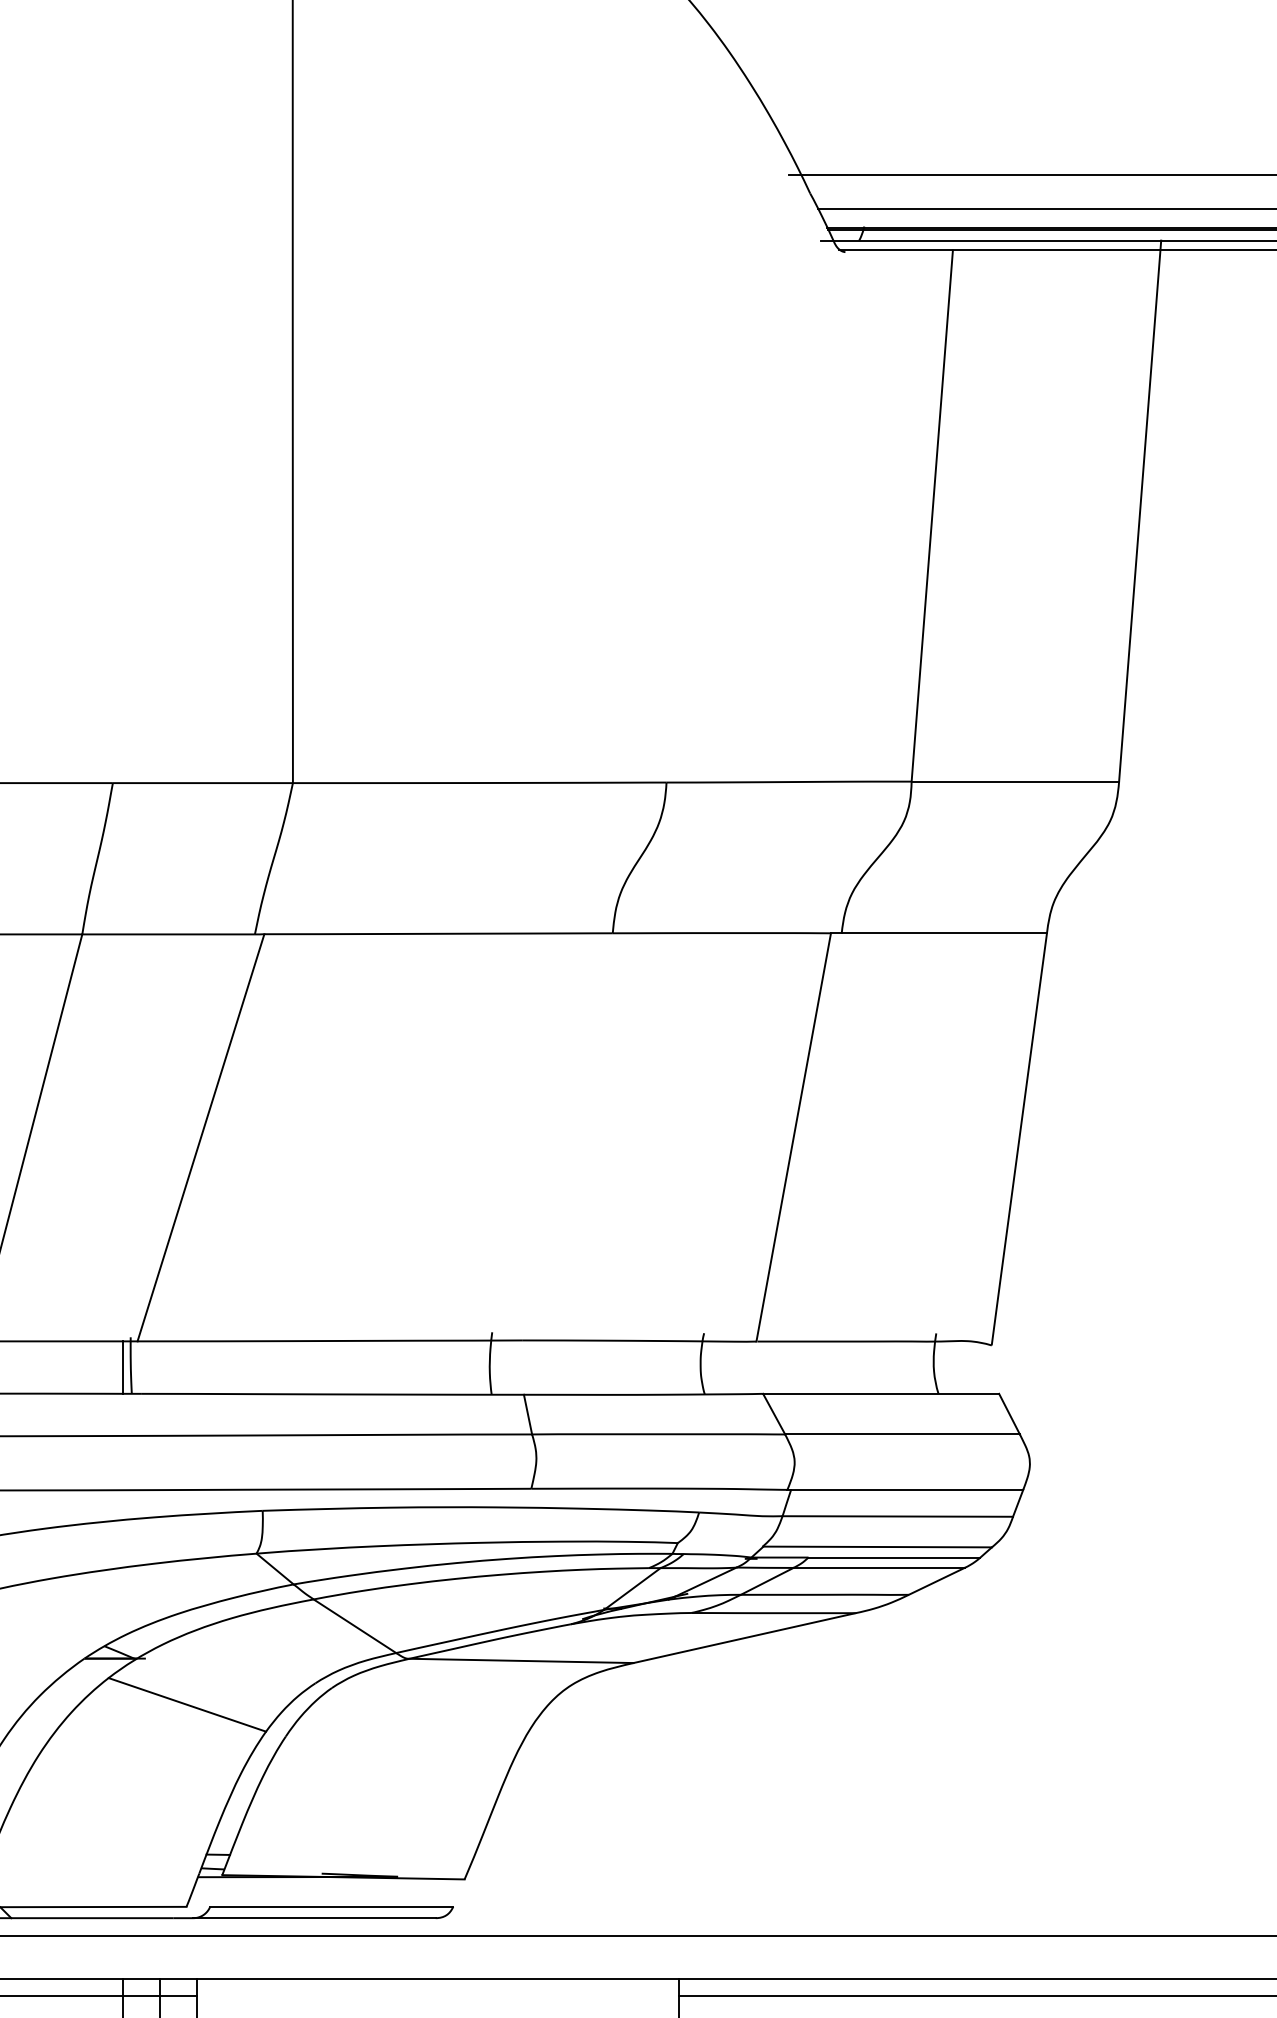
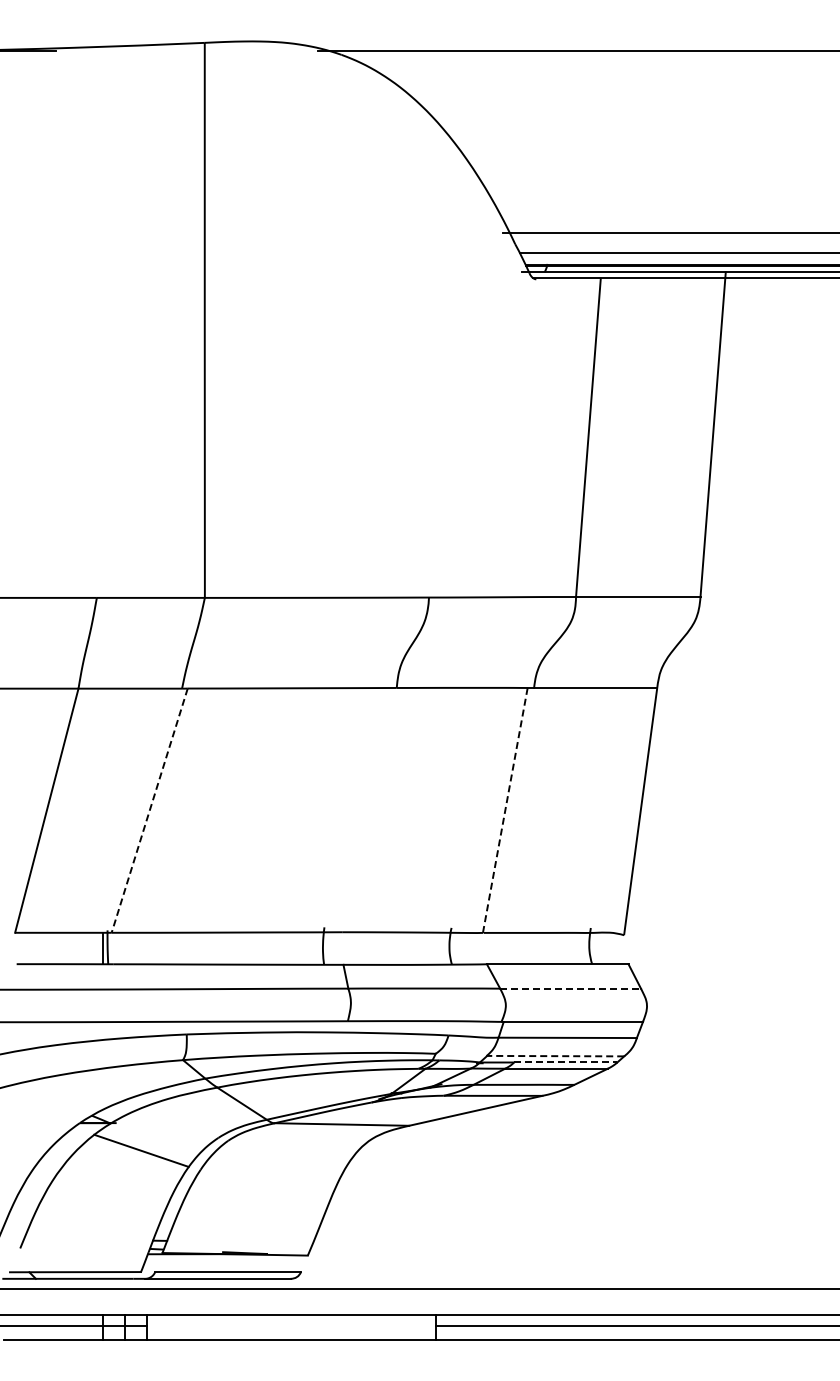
line: (794, 1135) -> (505, 809), solid -> dashed
line: (200, 1137) -> (149, 810), solid -> dashed
line: (904, 1434) -> (571, 988), solid -> dashed
line: (877, 1547) -> (555, 1056), solid -> dashed
line: (894, 1557) -> (565, 1062), solid -> dashed

